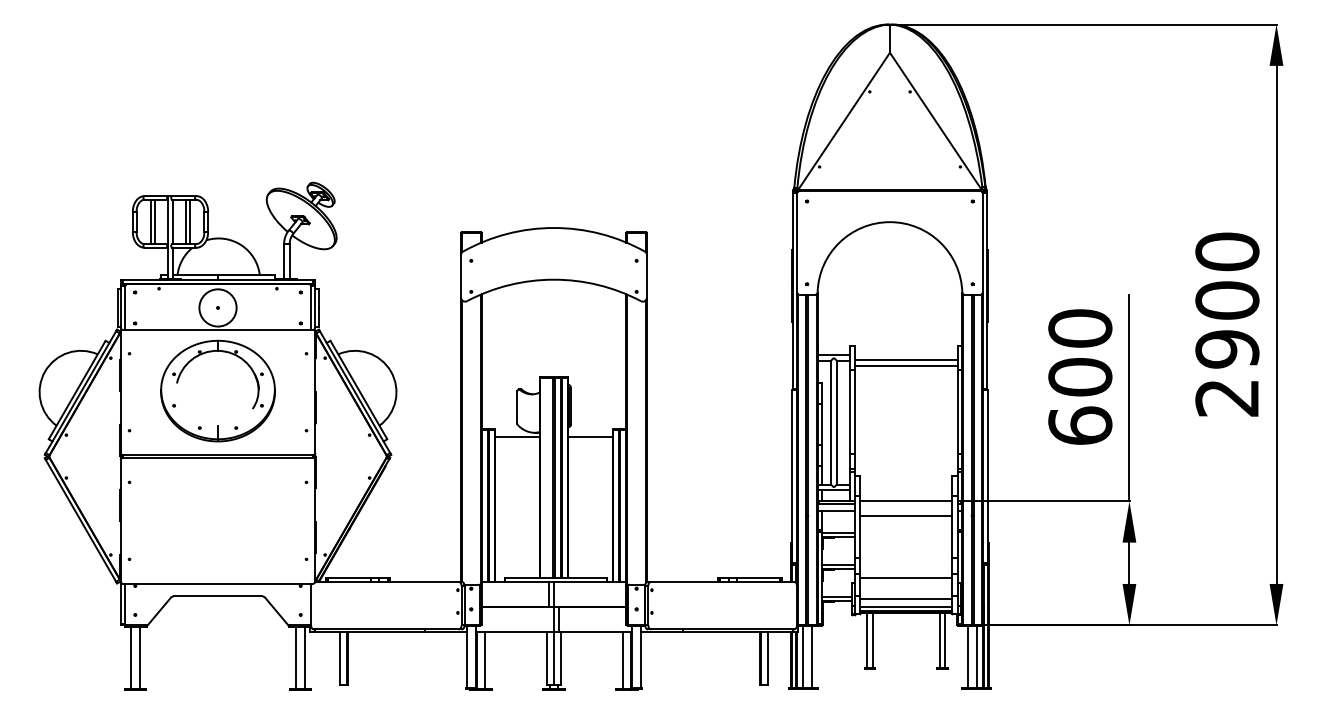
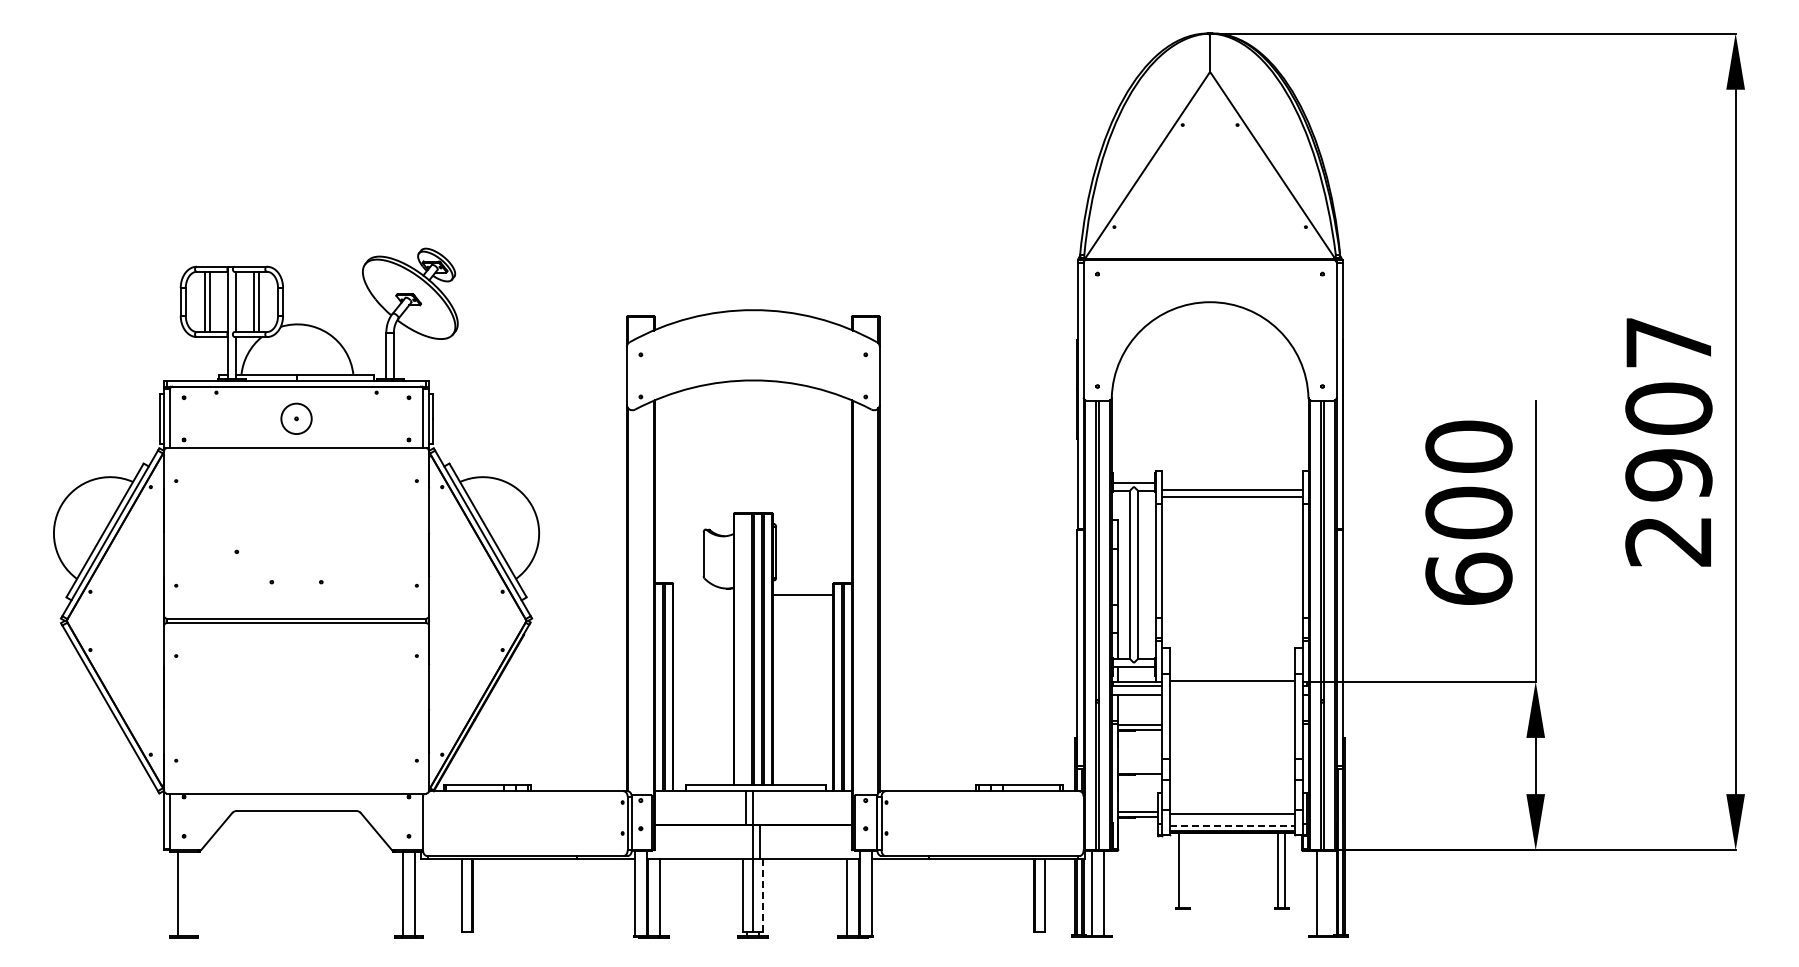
text: (1227, 251) -> (1668, 342), 2900 -> 2907
circle: (217, 307) -> (296, 418), size x0.6
part: (217, 390) -> (296, 531), removed
line: (517, 437) -> (703, 594), removed
line: (906, 515) -> (1232, 701), removed
line: (838, 565) -> (1139, 768), removed
line: (906, 577) -> (1232, 785), removed
line: (906, 607) -> (1232, 825), solid -> dashed
line: (872, 640) -> (1186, 870), removed
line: (140, 657) -> (190, 894), removed
line: (977, 657) -> (1328, 893), removed
line: (561, 658) -> (763, 895), solid -> dashed

